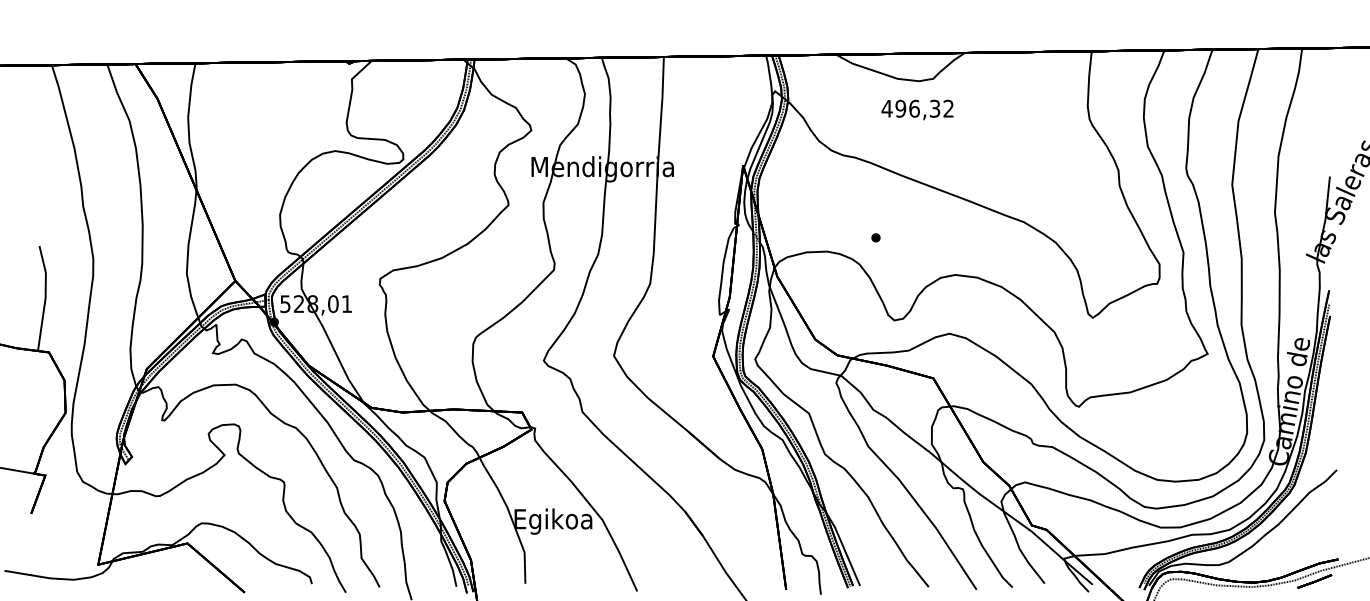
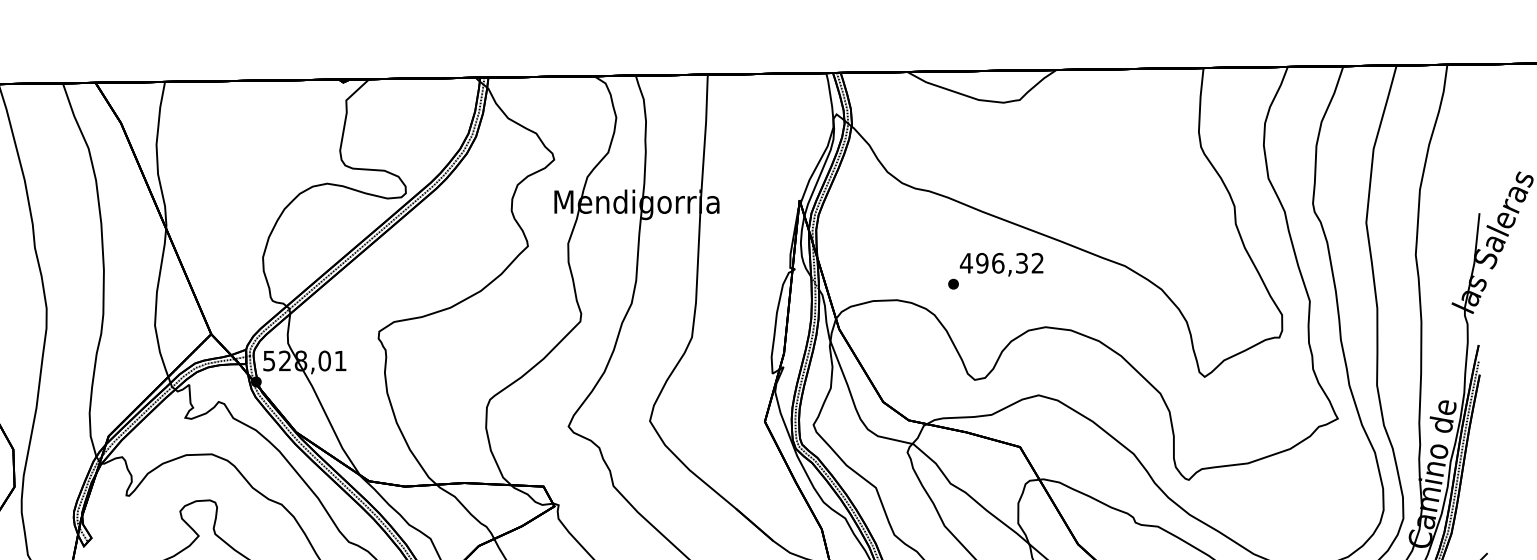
text: (917, 109) -> (1001, 264), moved

